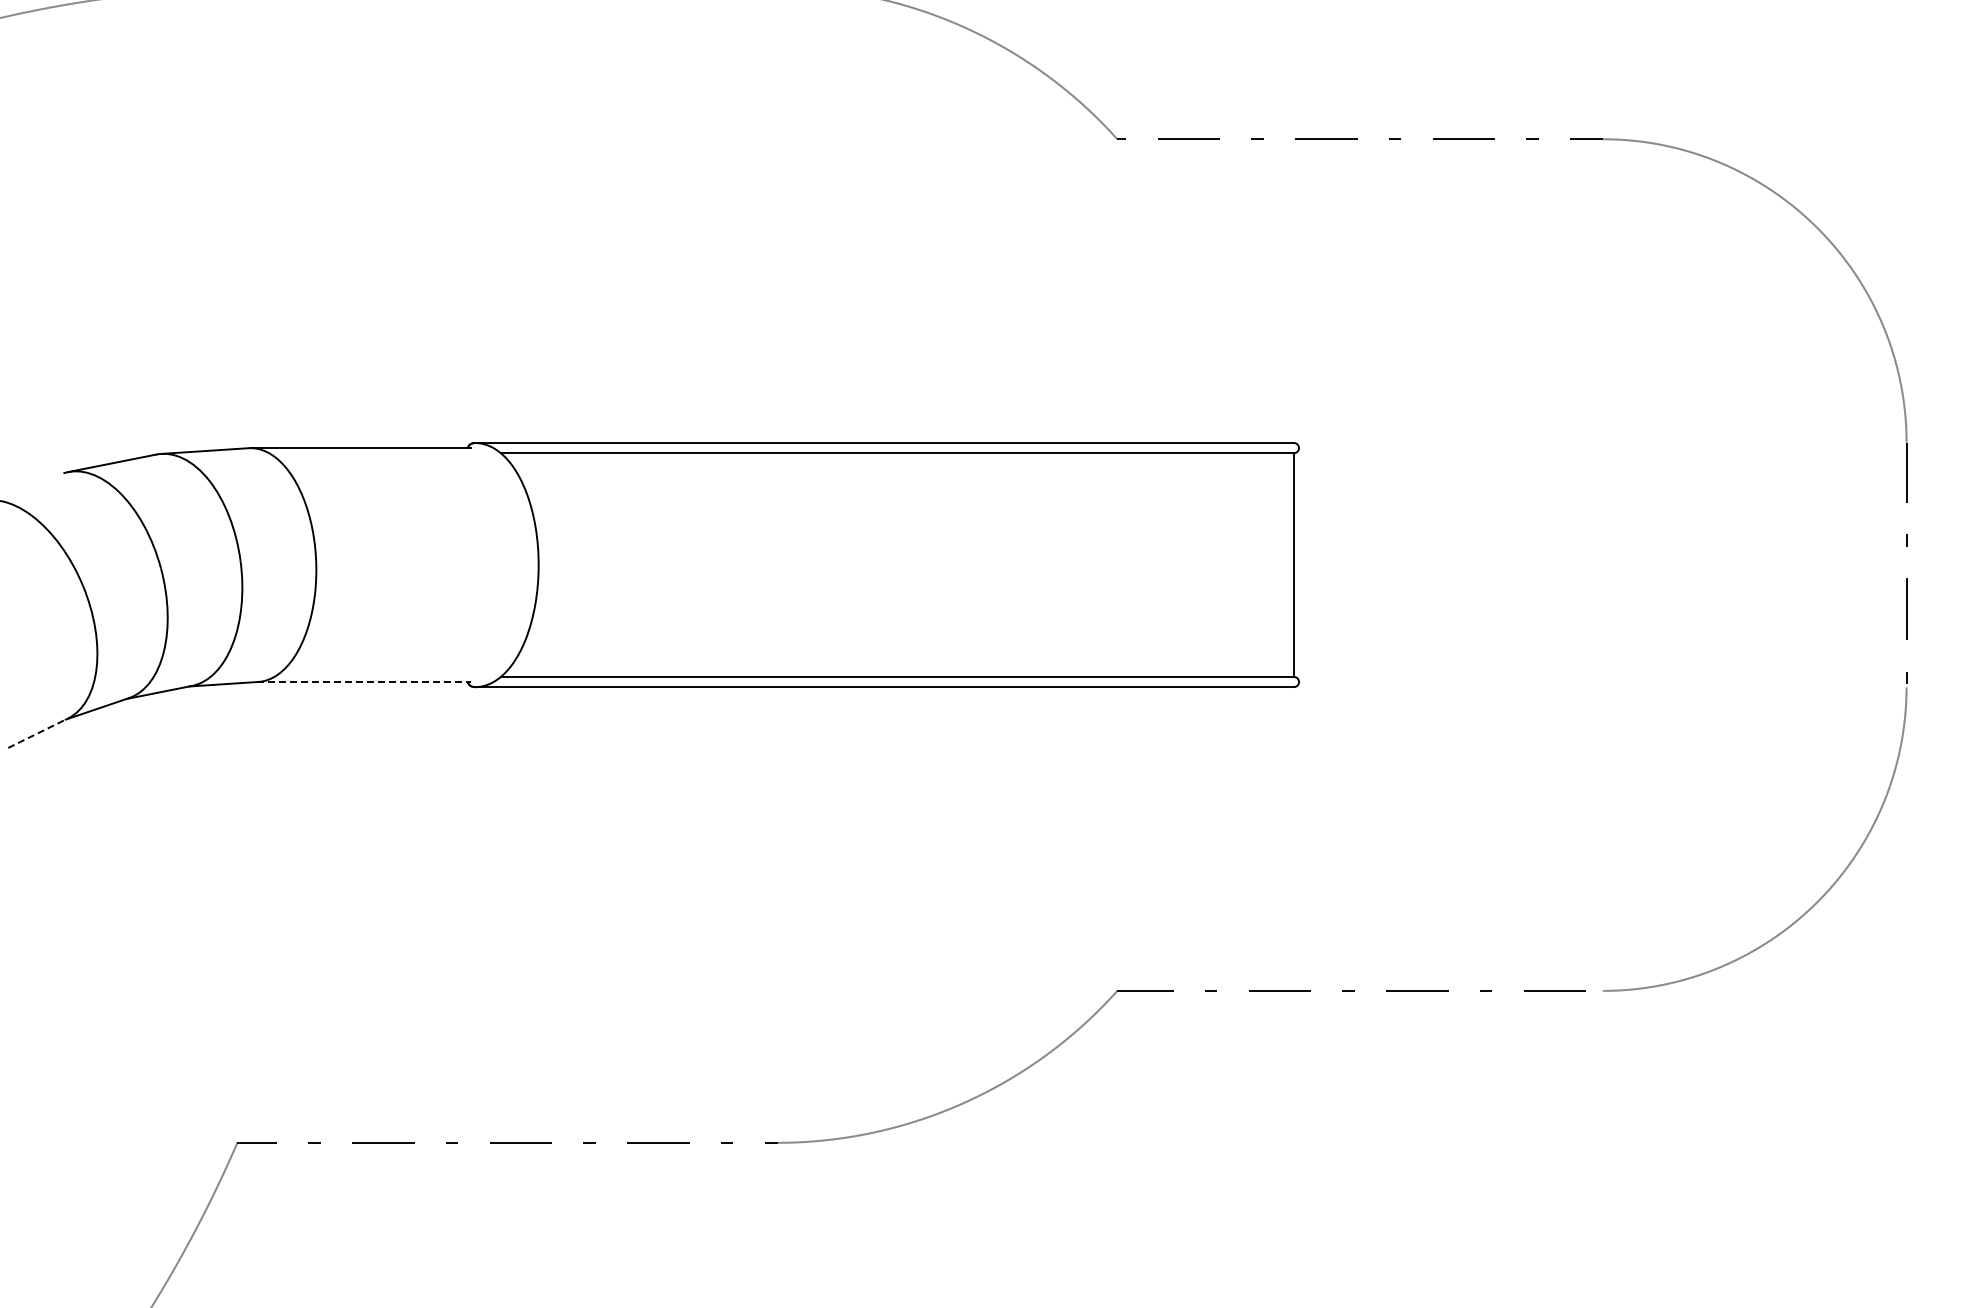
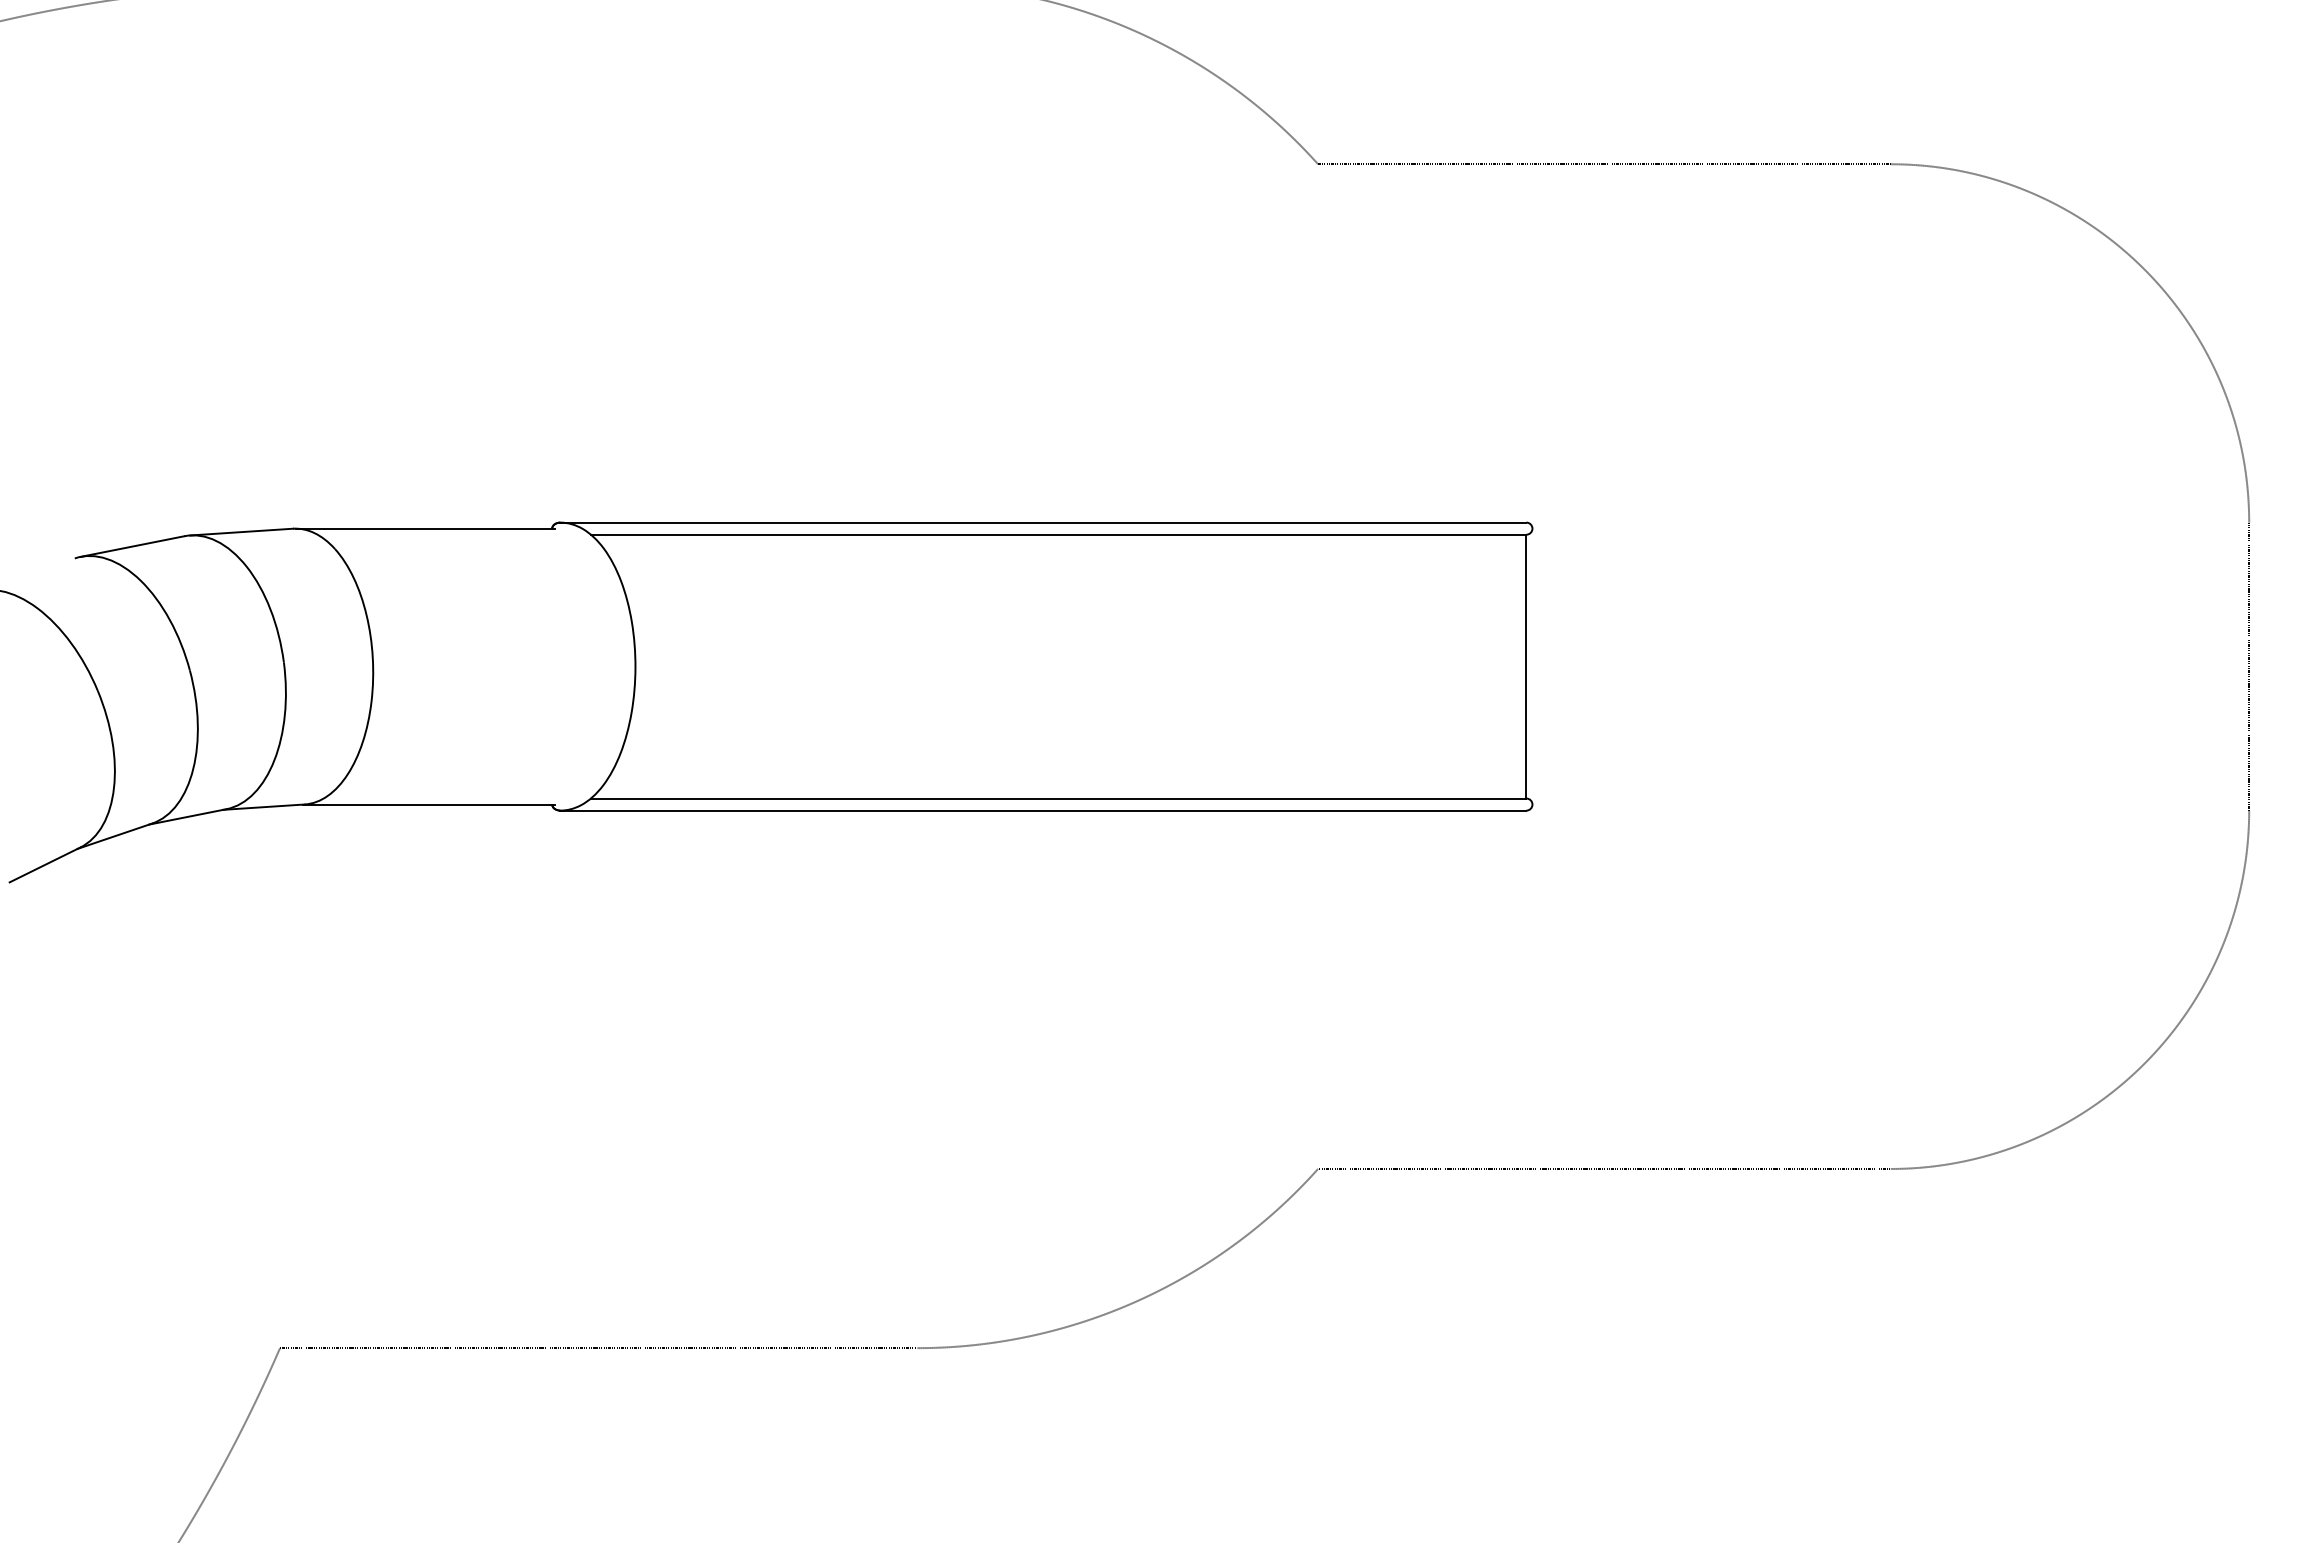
line: (363, 682) -> (428, 805), dashed -> solid
line: (38, 733) -> (45, 865), dashed -> solid

